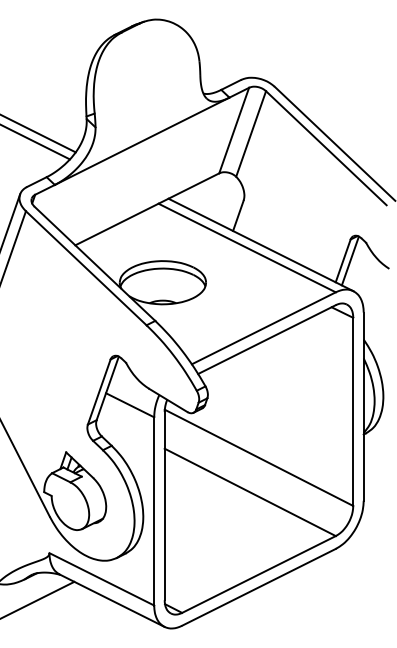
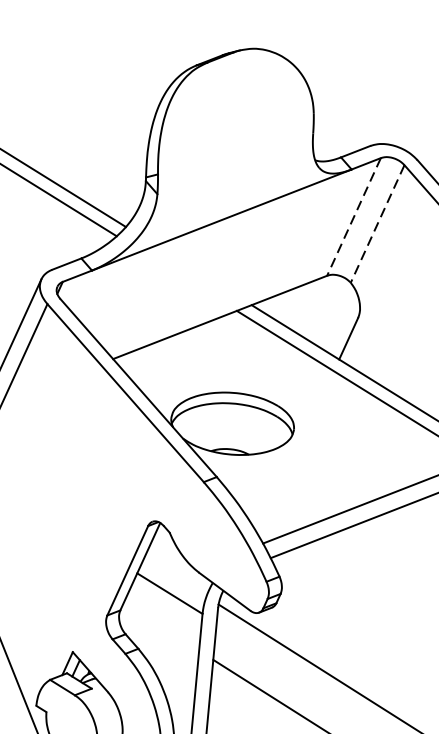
line: (234, 131) -> (354, 218), solid -> dashed
line: (250, 134) -> (376, 224), solid -> dashed

